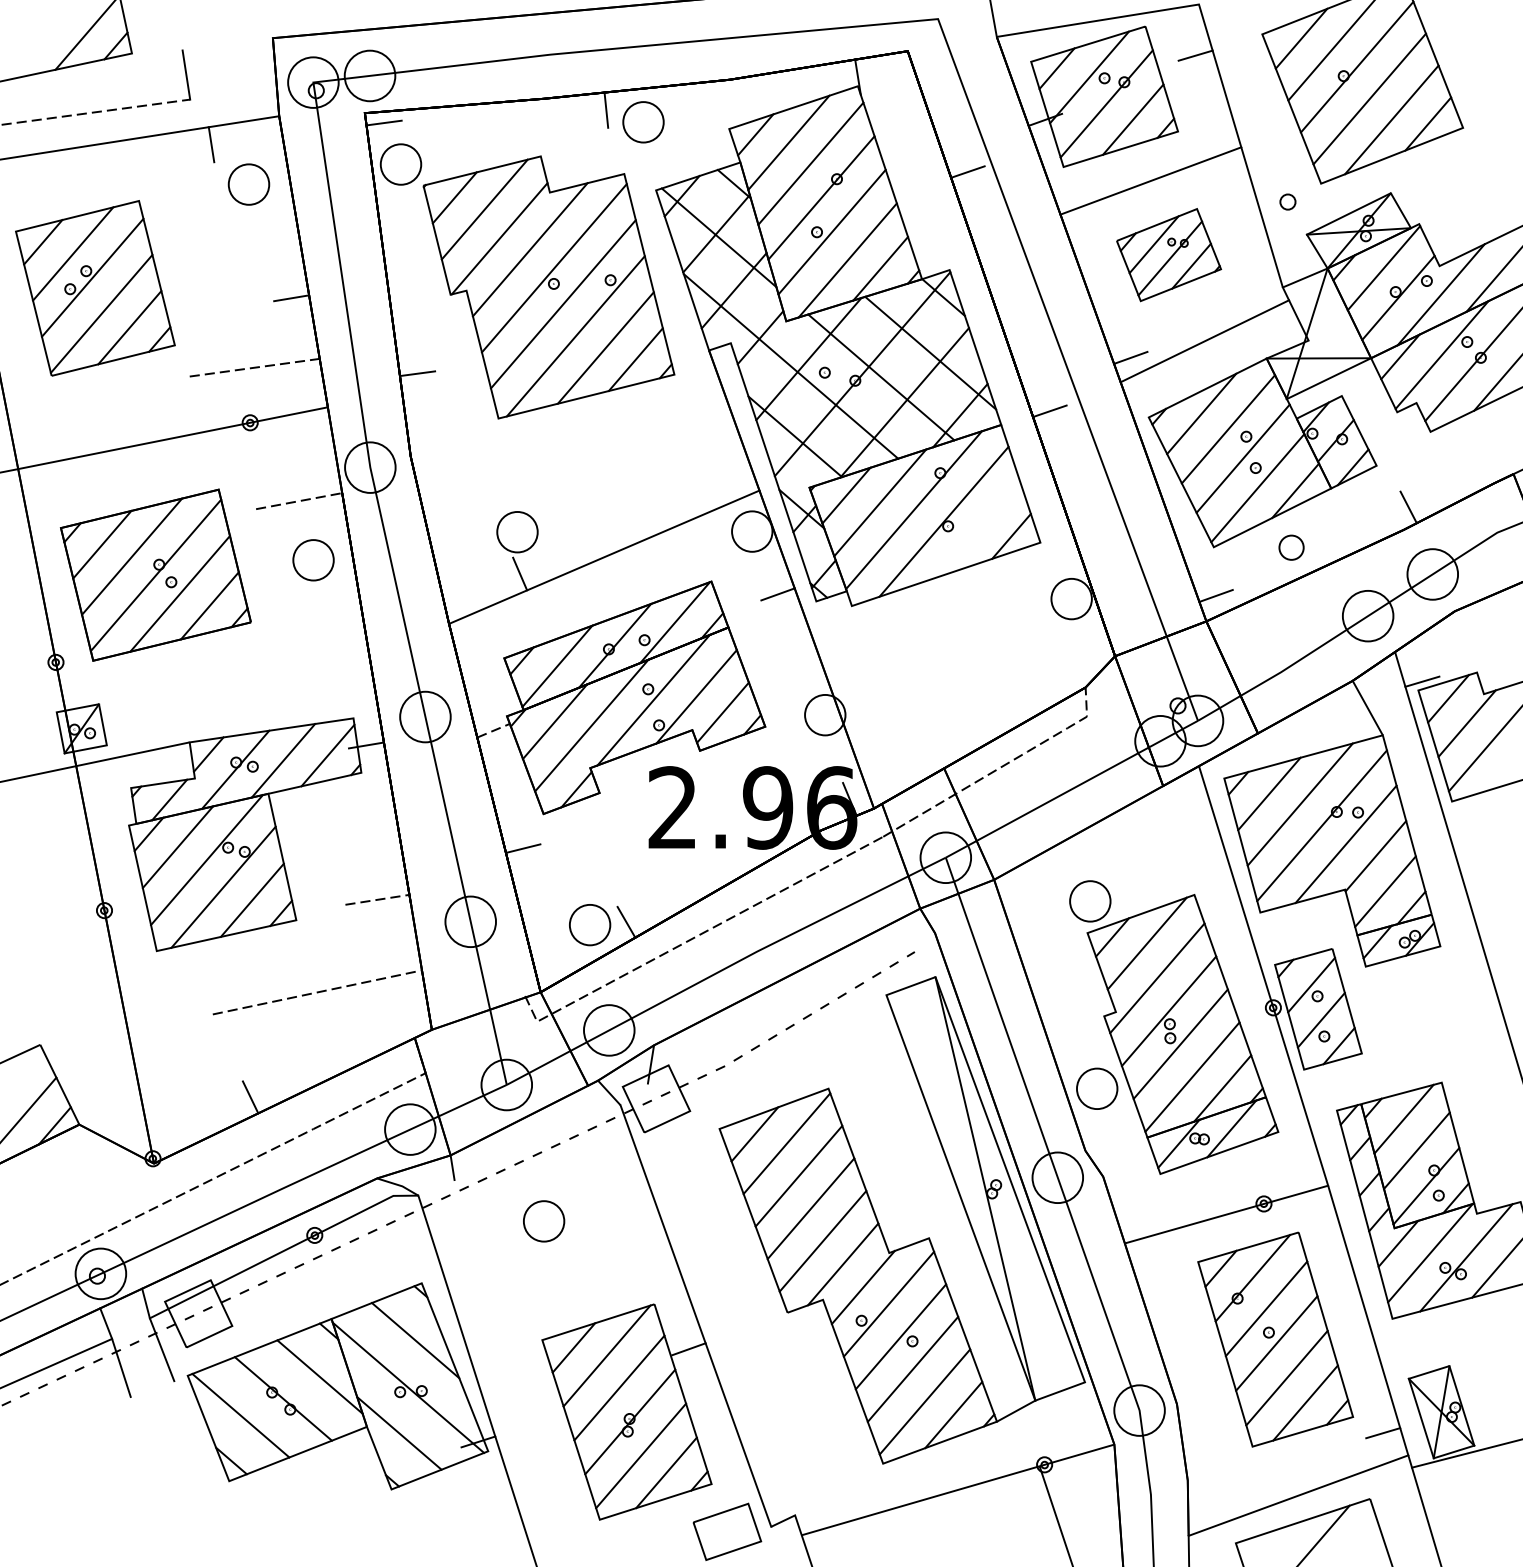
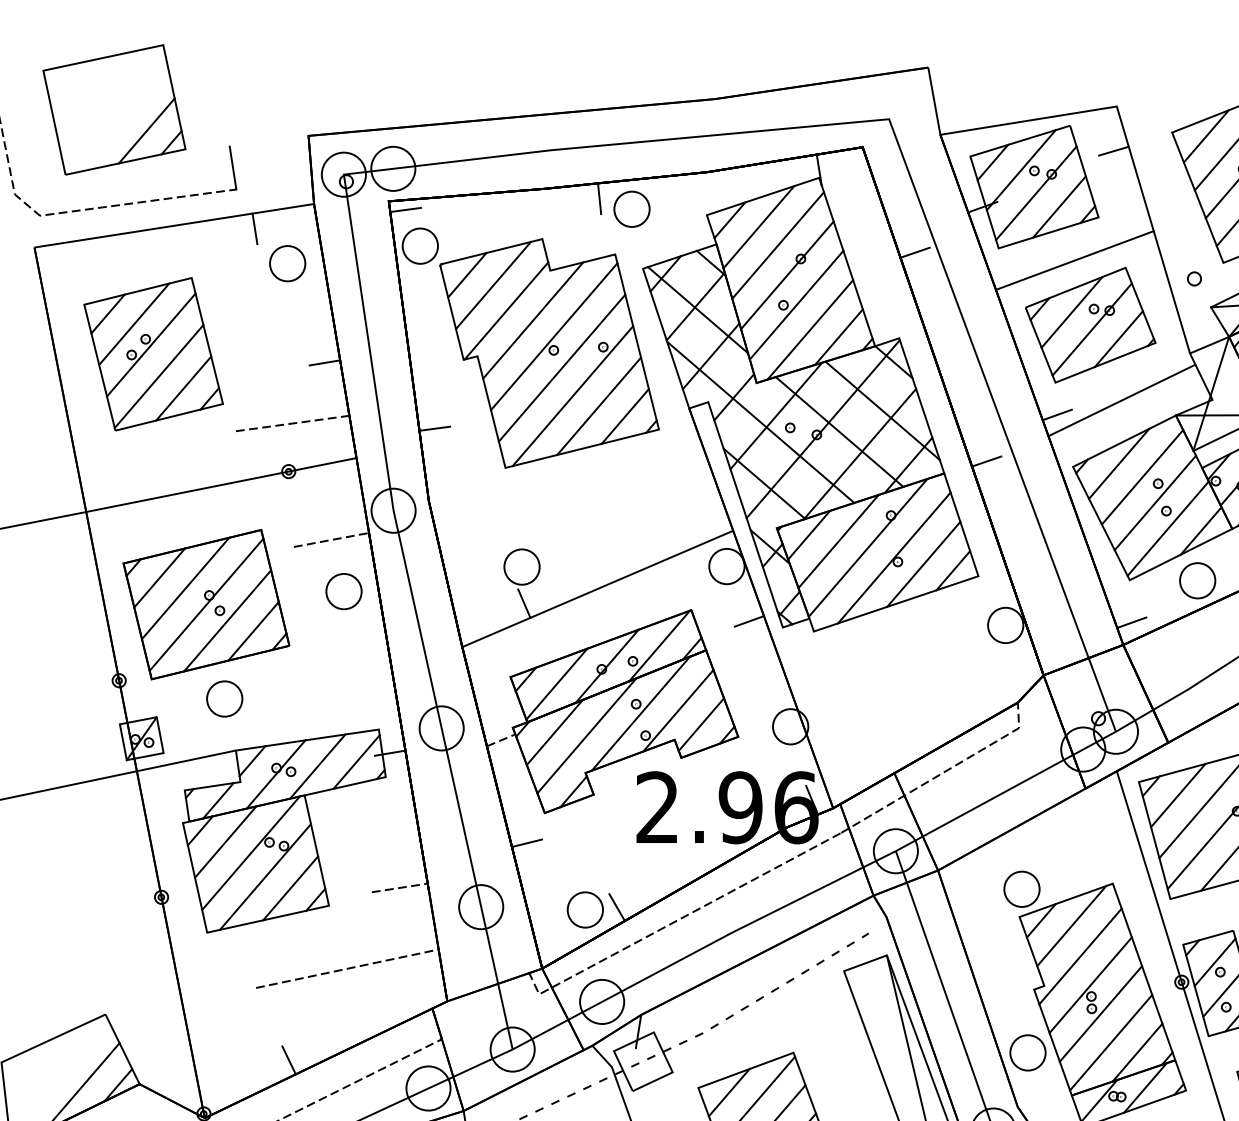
part: (1168, 254) -> (1090, 324), size x1.43
line: (977, 528) -> (923, 563), added
part: (1291, 547) -> (1197, 580), size x1.67
part: (176, 683) -> (224, 699), added

